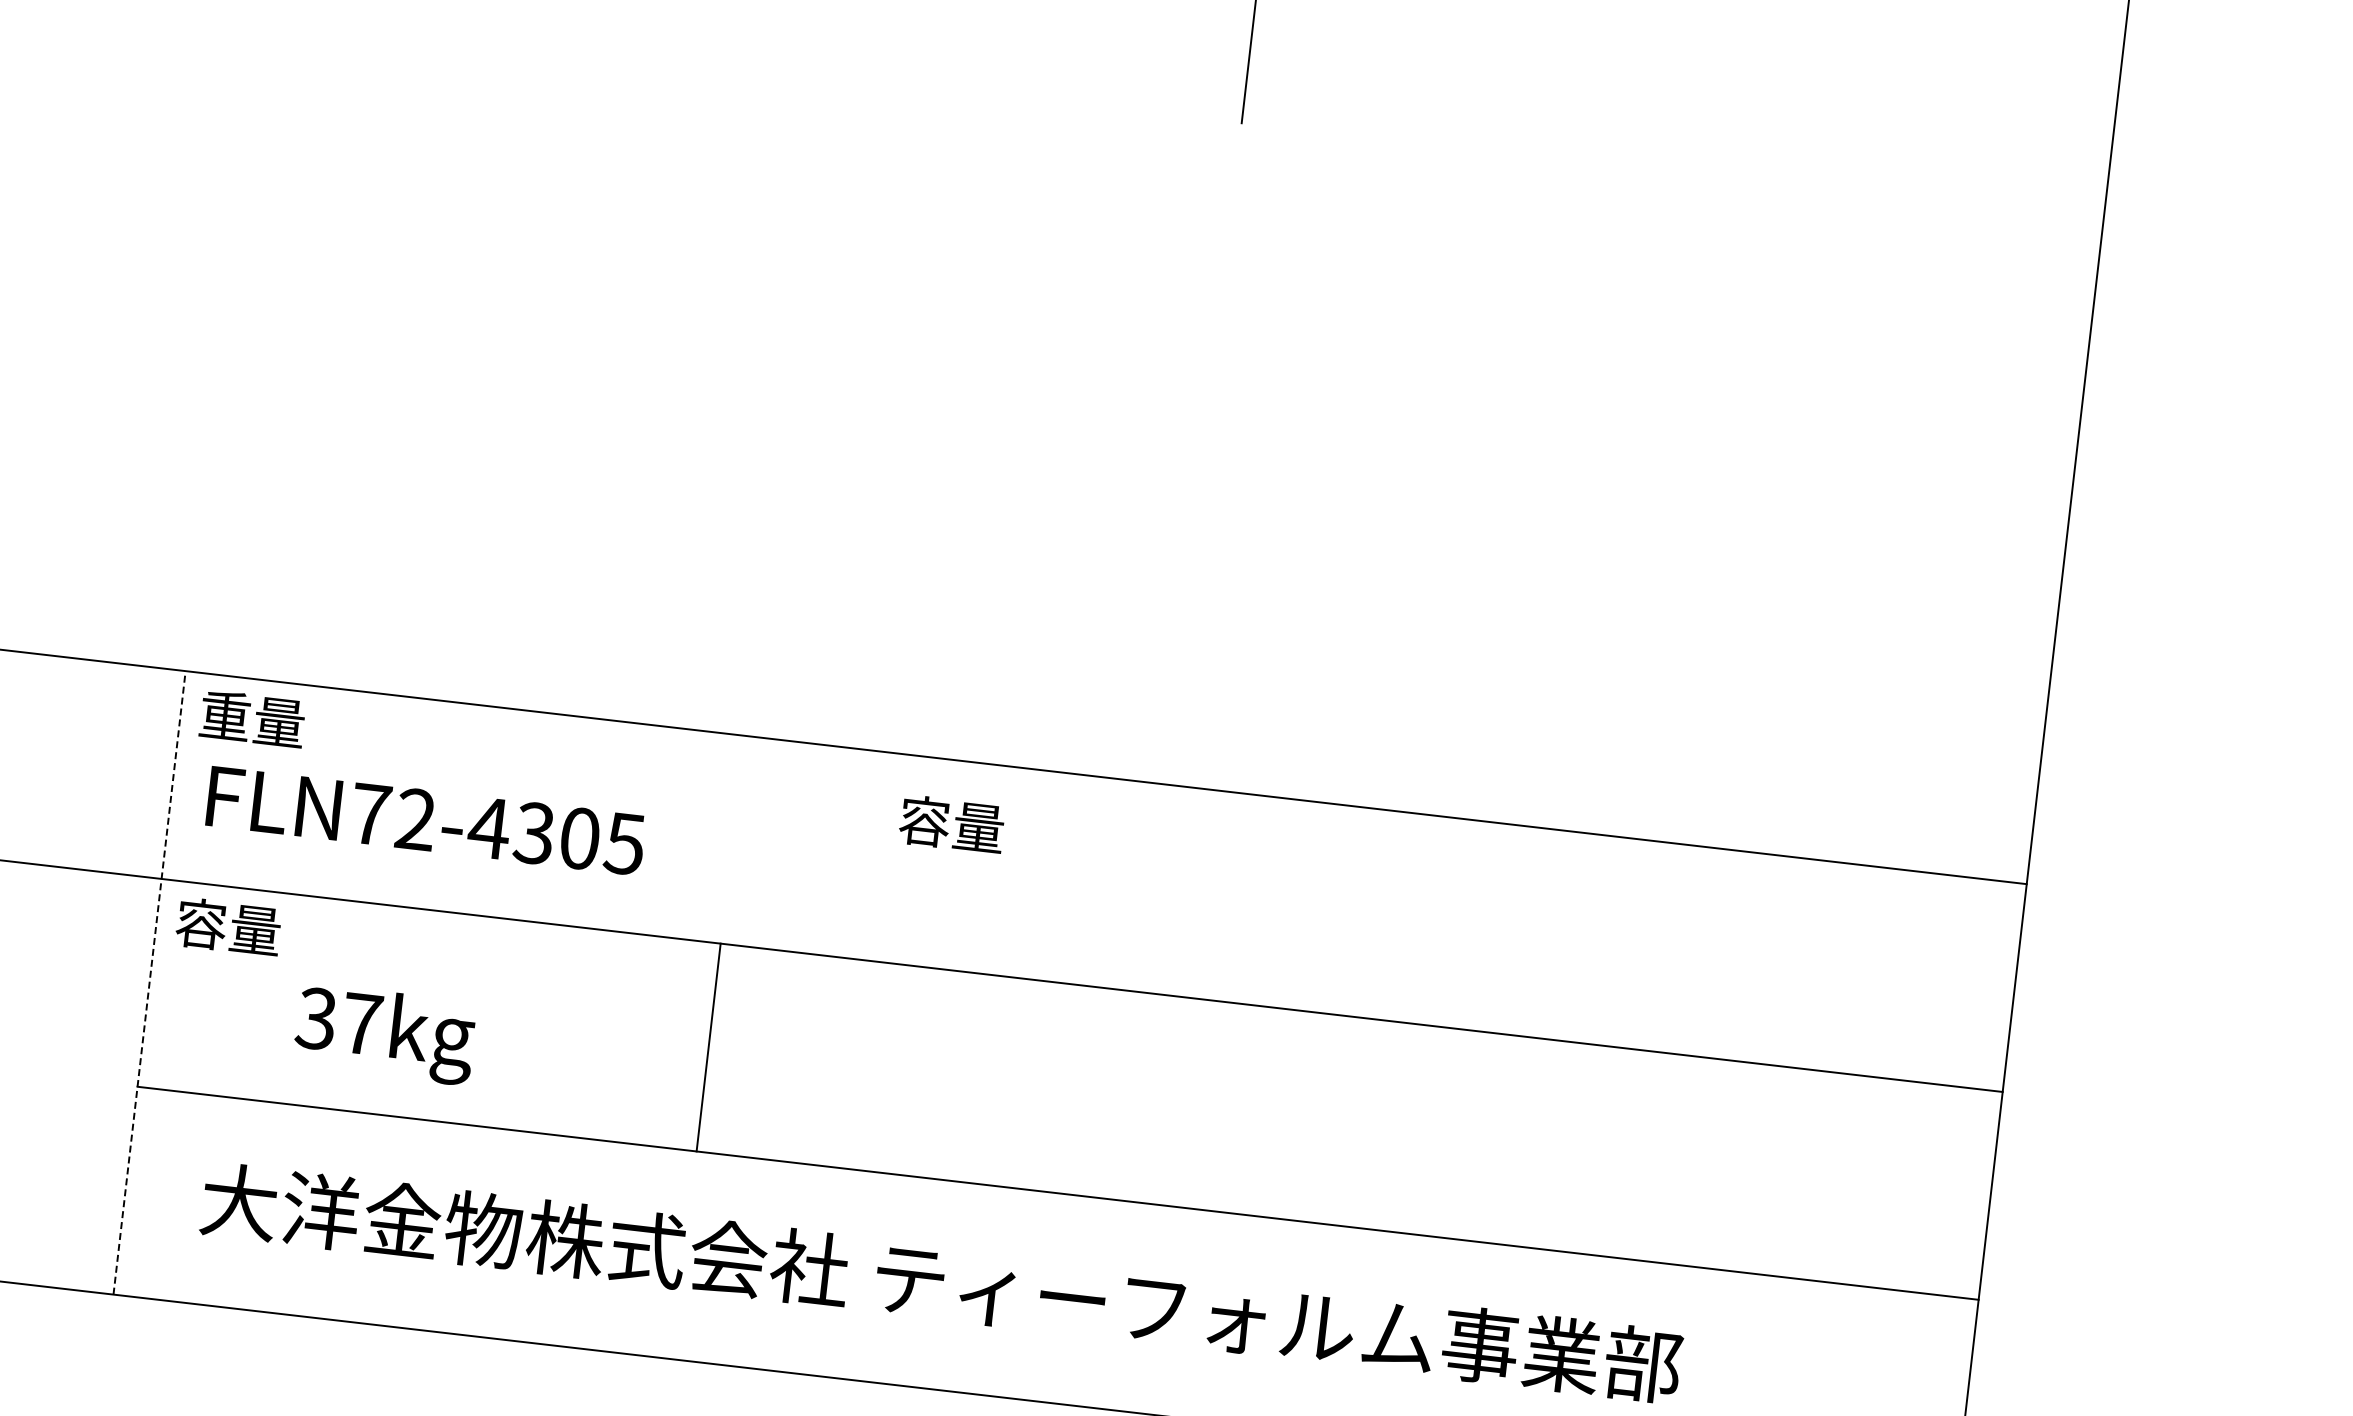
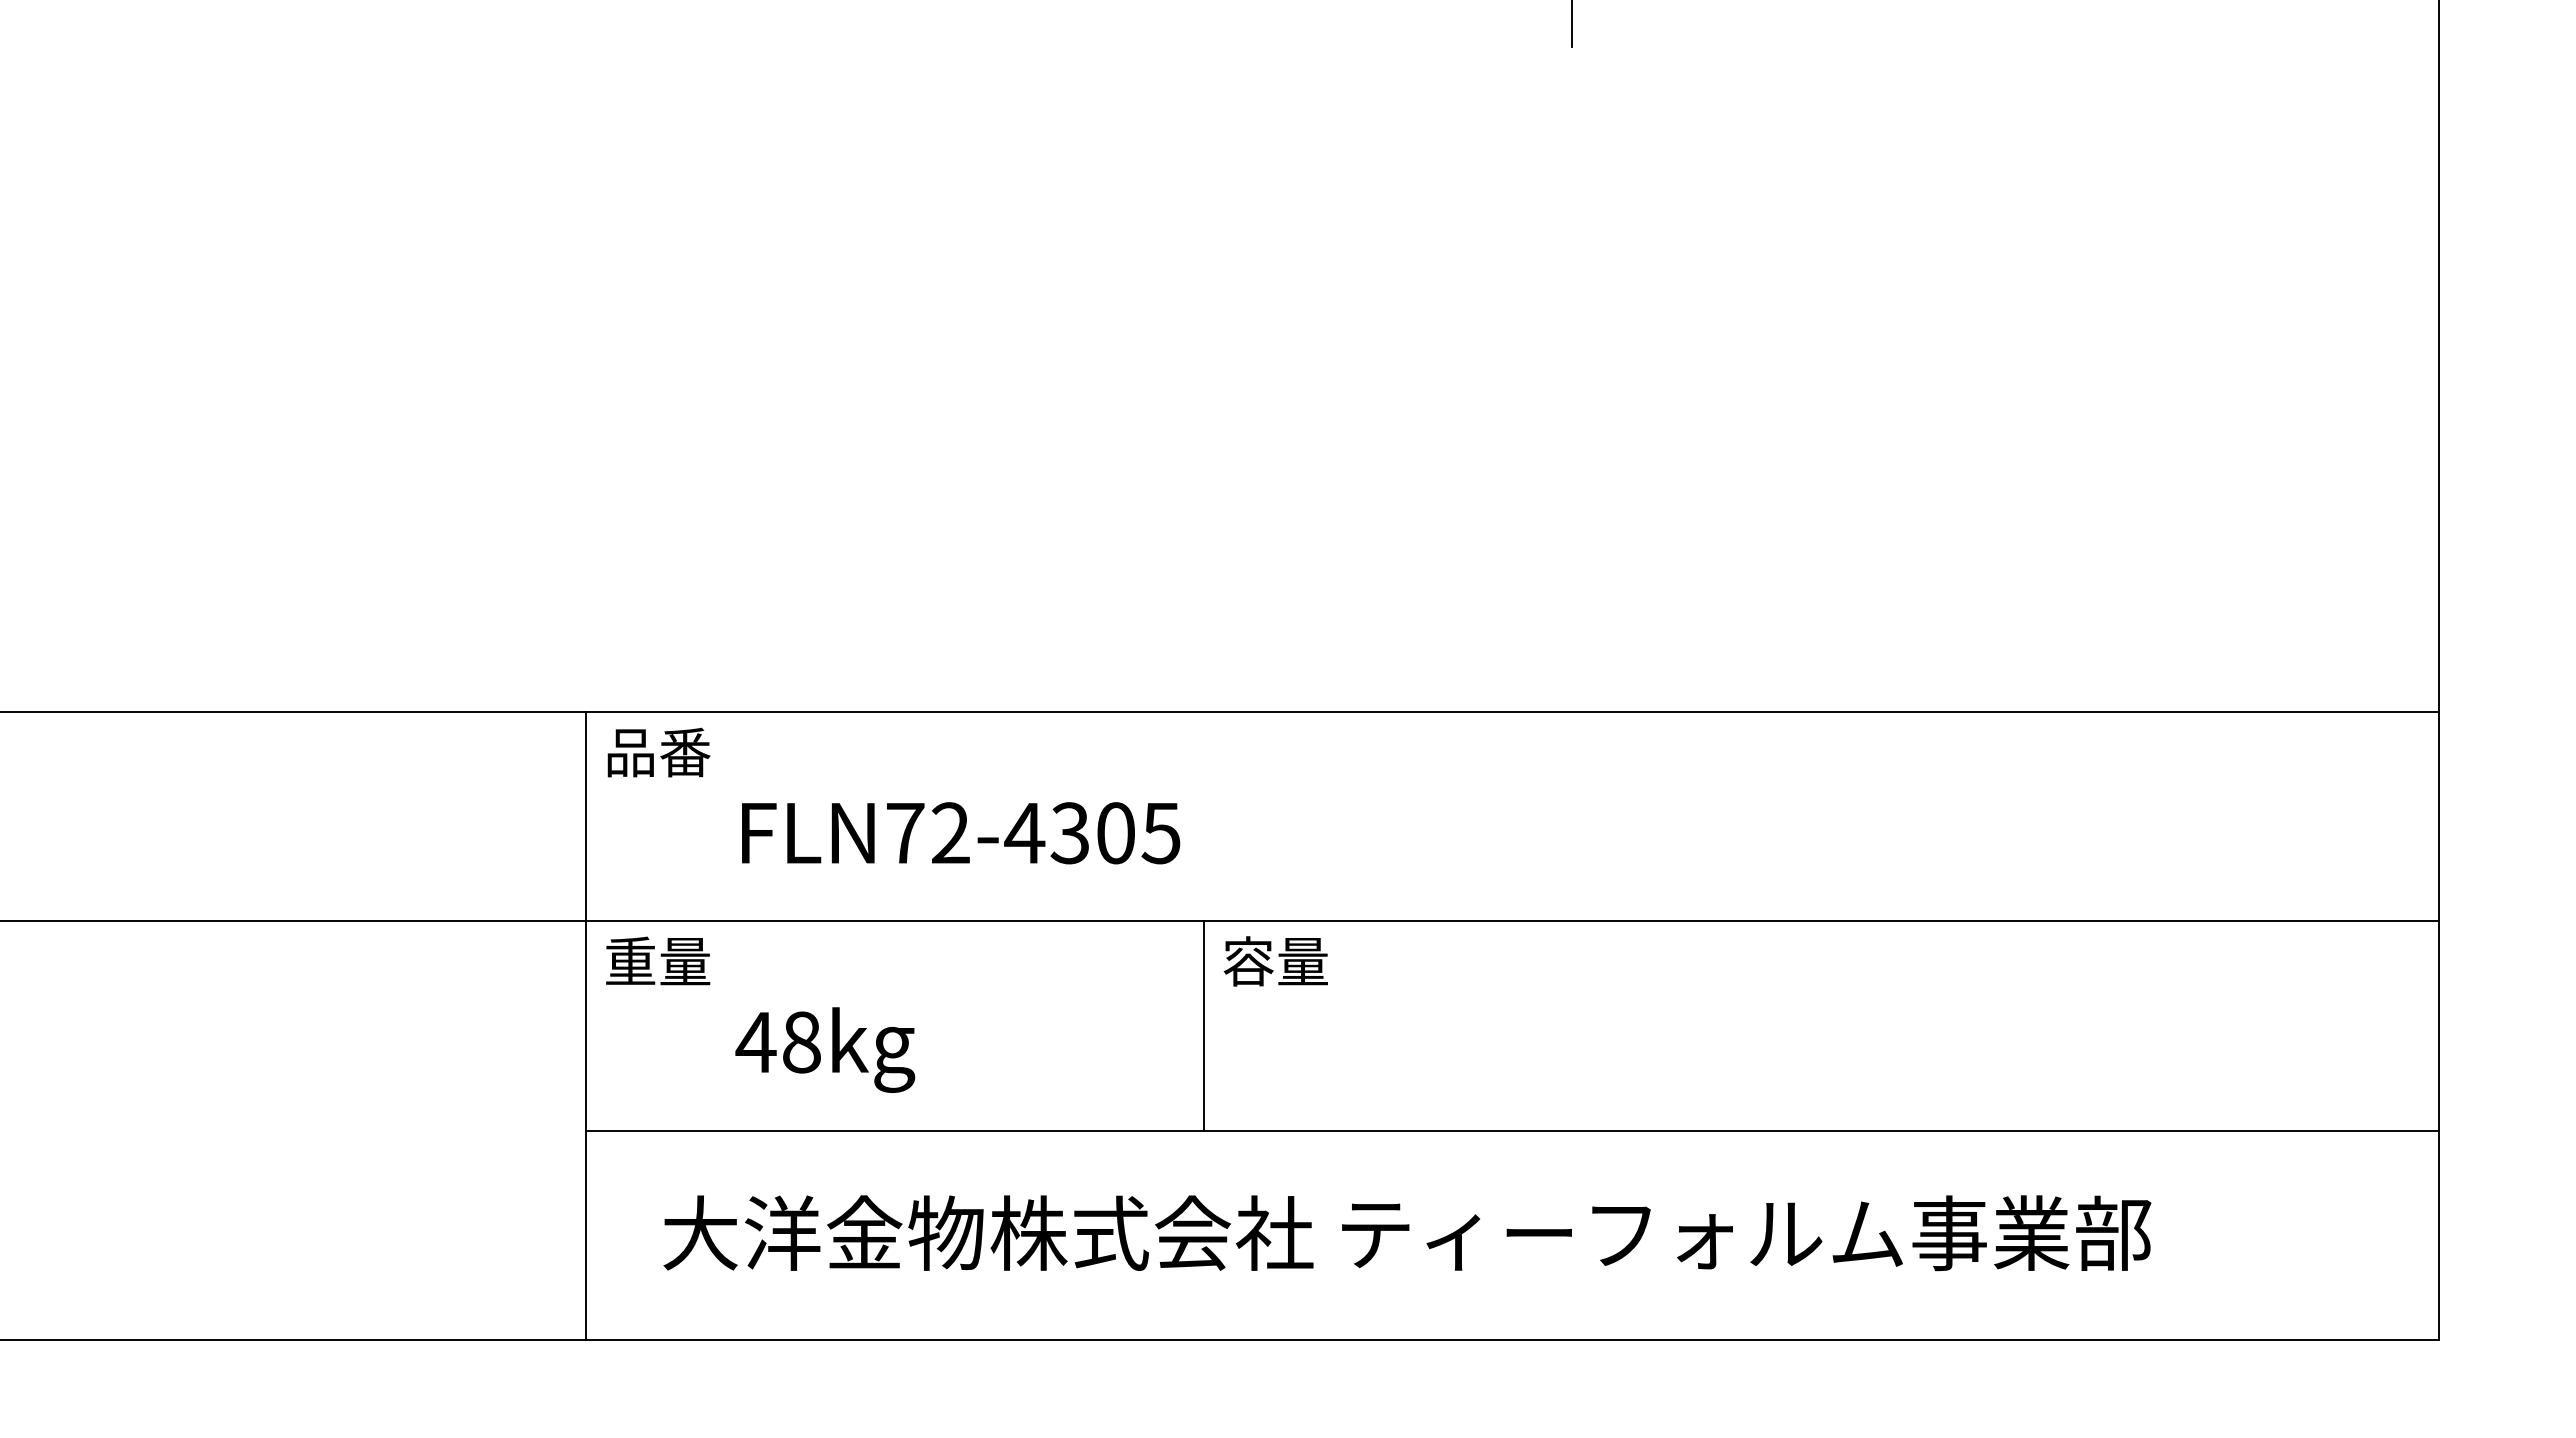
text: (252, 719) -> (658, 752), 重量 -> 品番
text: (426, 821) -> (961, 833), moved
text: (951, 824) -> (1275, 961), moved
text: (201, 923) -> (630, 961), 容量 -> 重量
line: (150, 982) -> (586, 1025), dashed -> solid
text: (337, 1021) -> (777, 1042), 37kg -> 48kg
line: (708, 1047) -> (1203, 1025), moved

